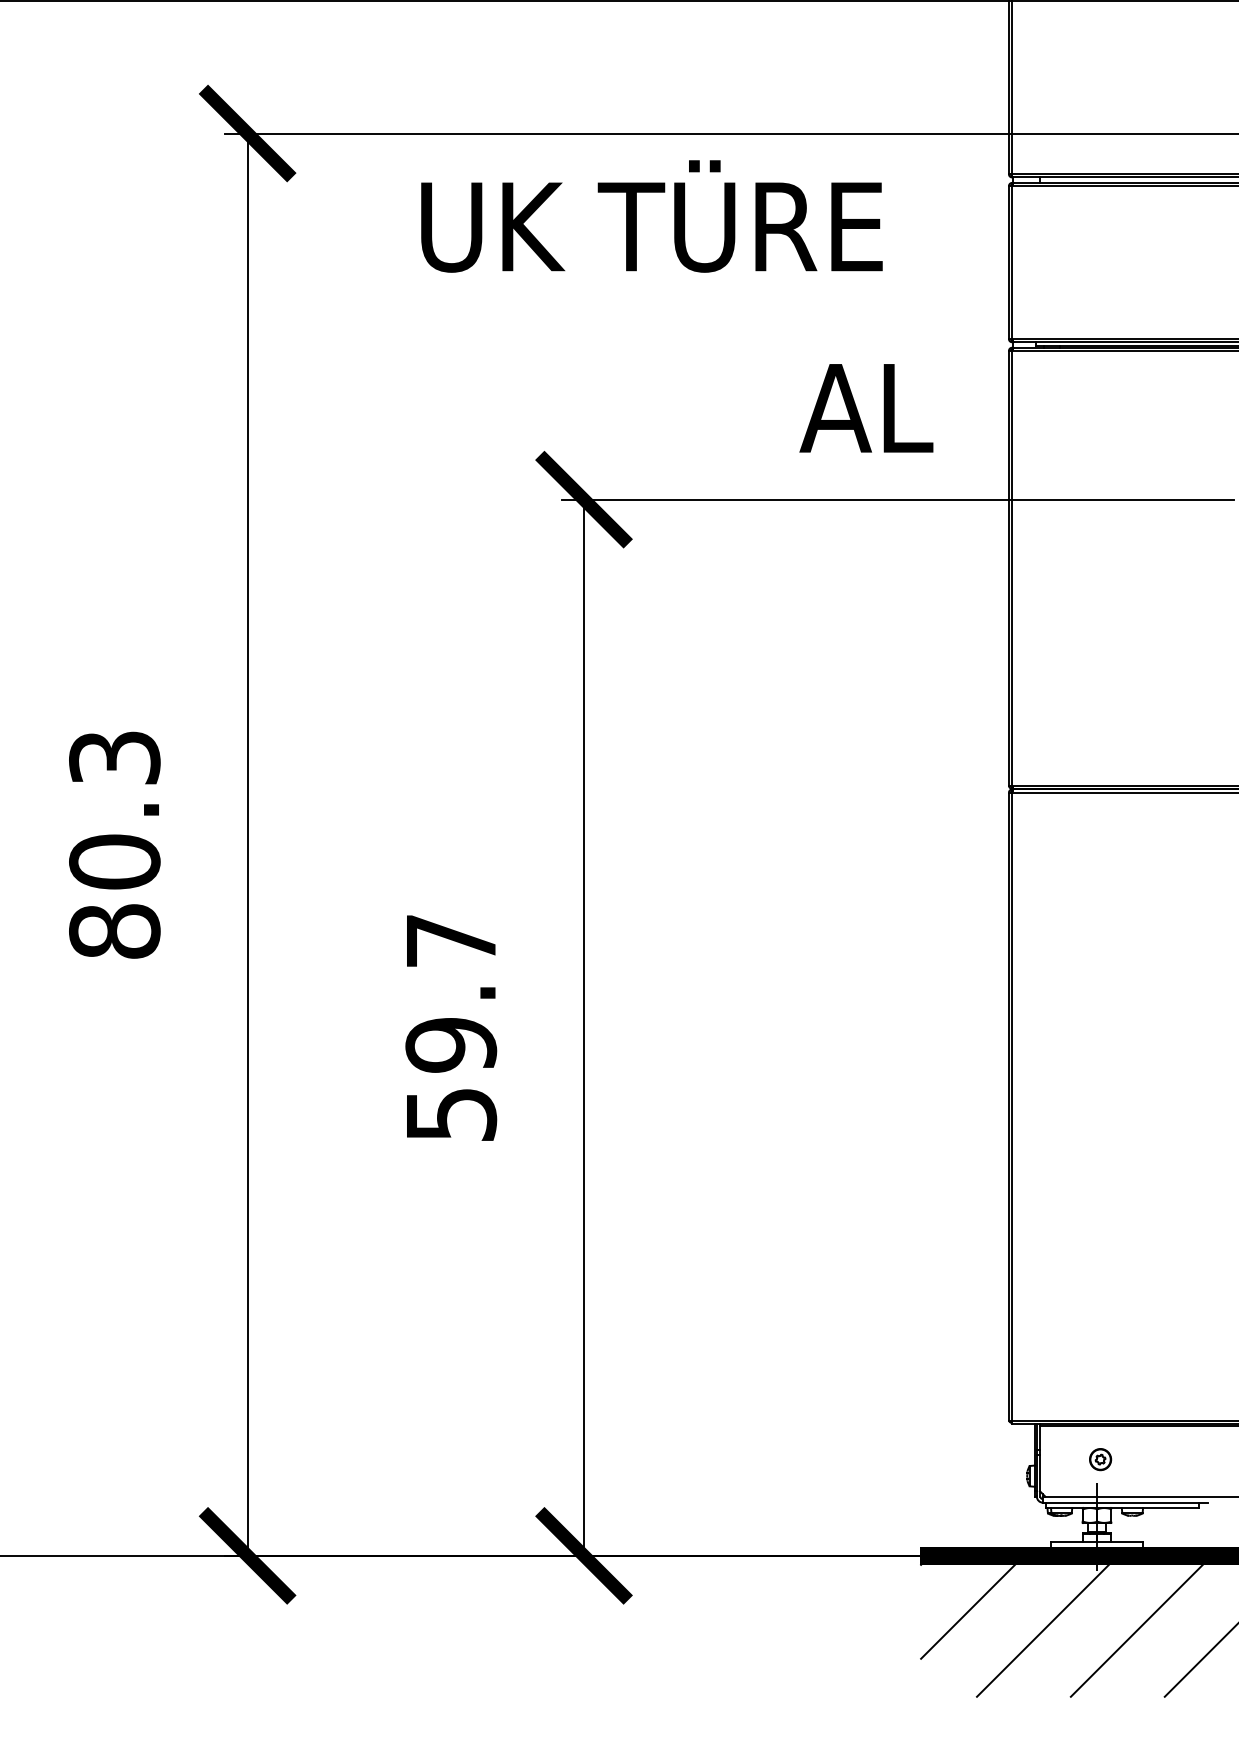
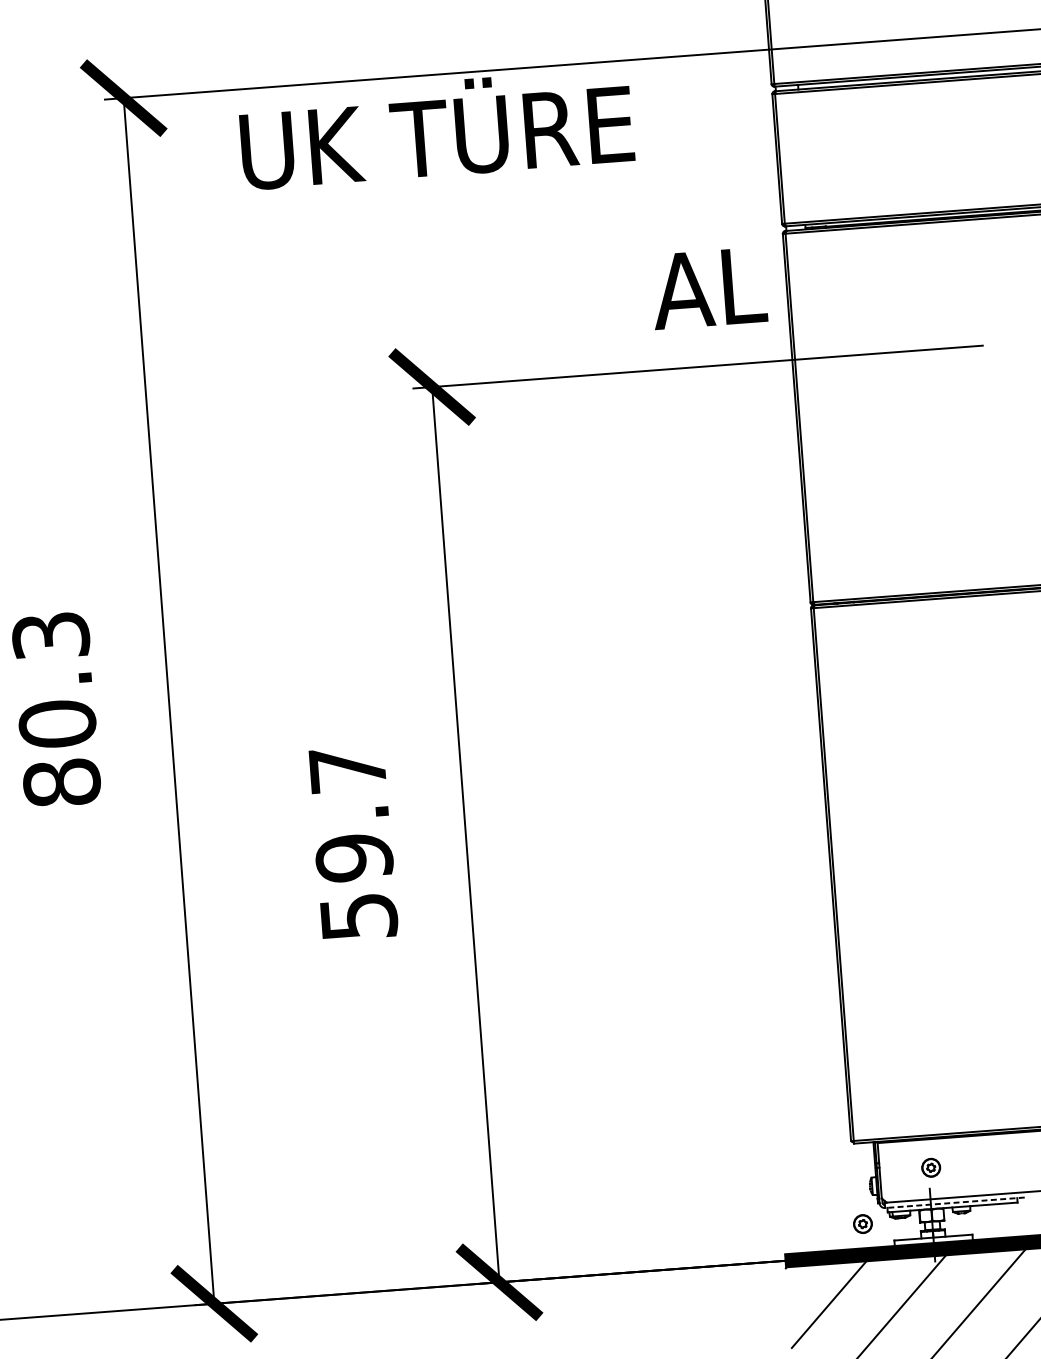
text: (651, 216) -> (436, 129), moved
text: (866, 408) -> (709, 288), moved
line: (1124, 1502) -> (954, 1202), solid -> dashed
part: (1015, 1519) -> (862, 1224), added

